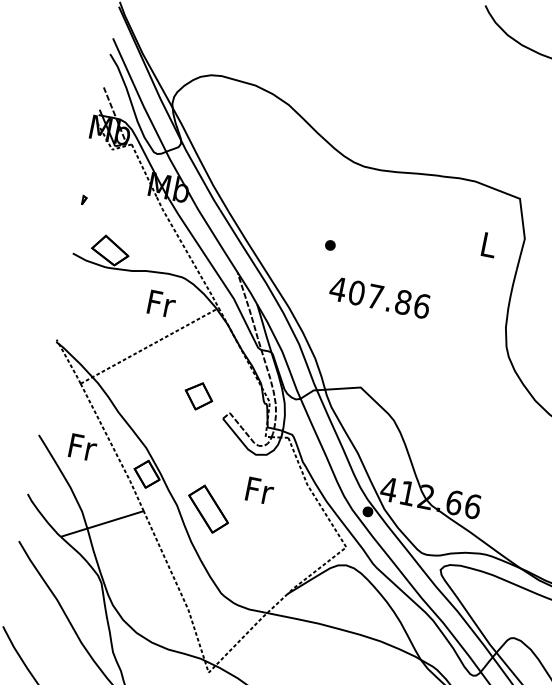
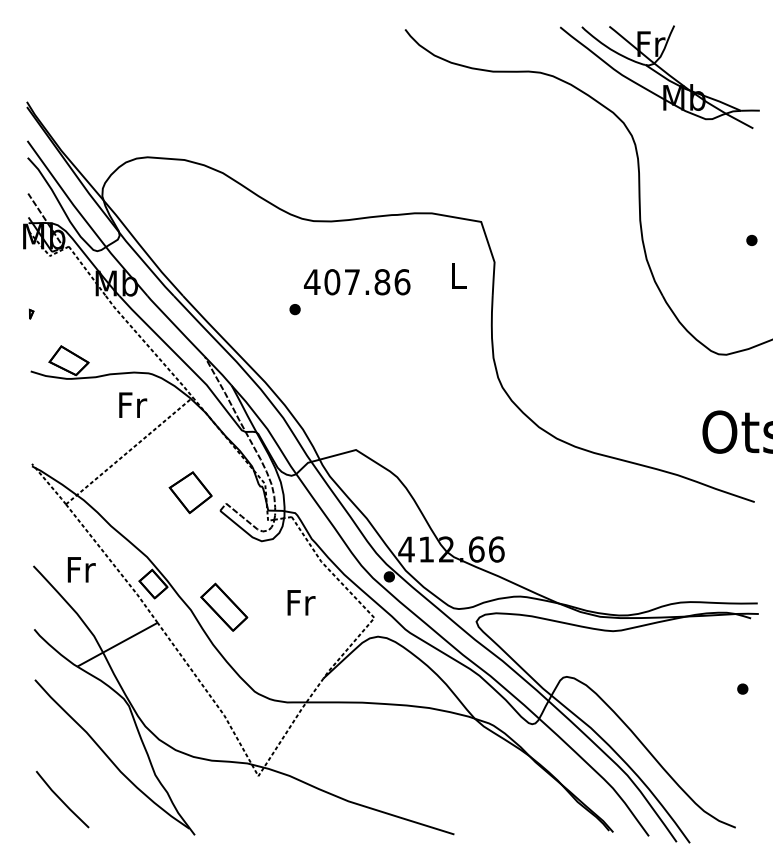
text: (380, 298) -> (357, 282), moved
part: (198, 396) -> (190, 492), size x1.43
text: (260, 490) -> (301, 602), moved

